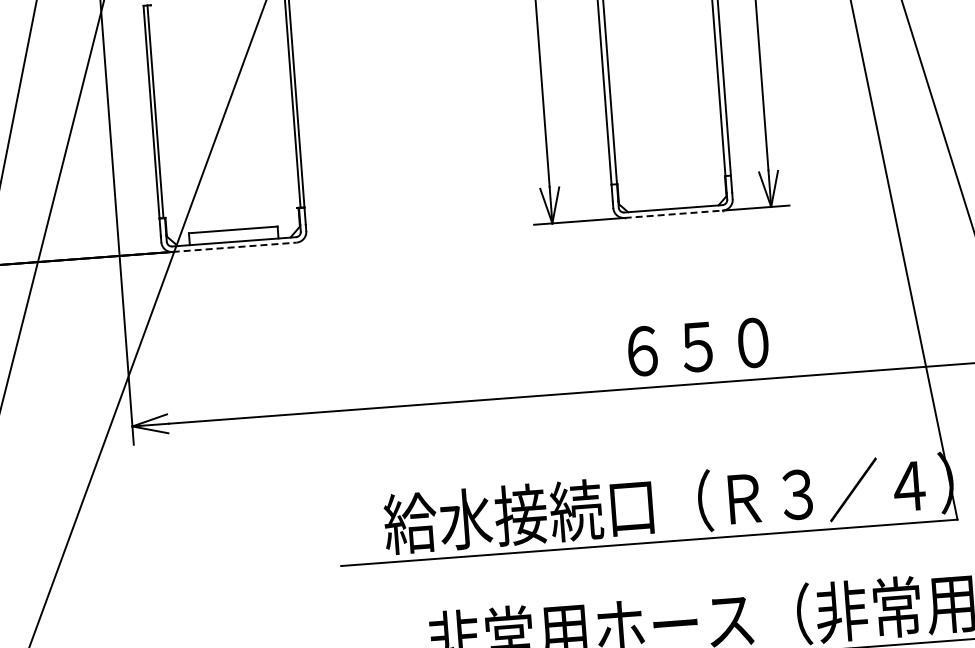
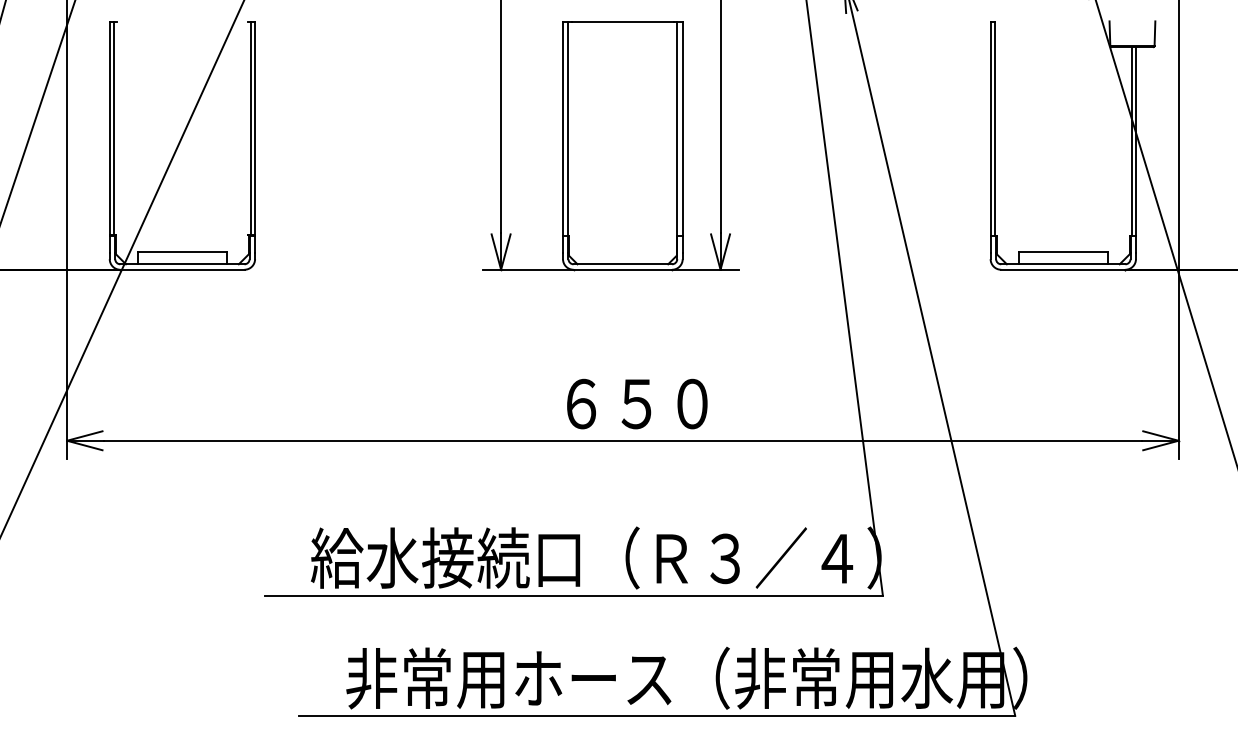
line: (674, 213) -> (623, 269), dashed -> solid
line: (234, 247) -> (182, 269), dashed -> solid

